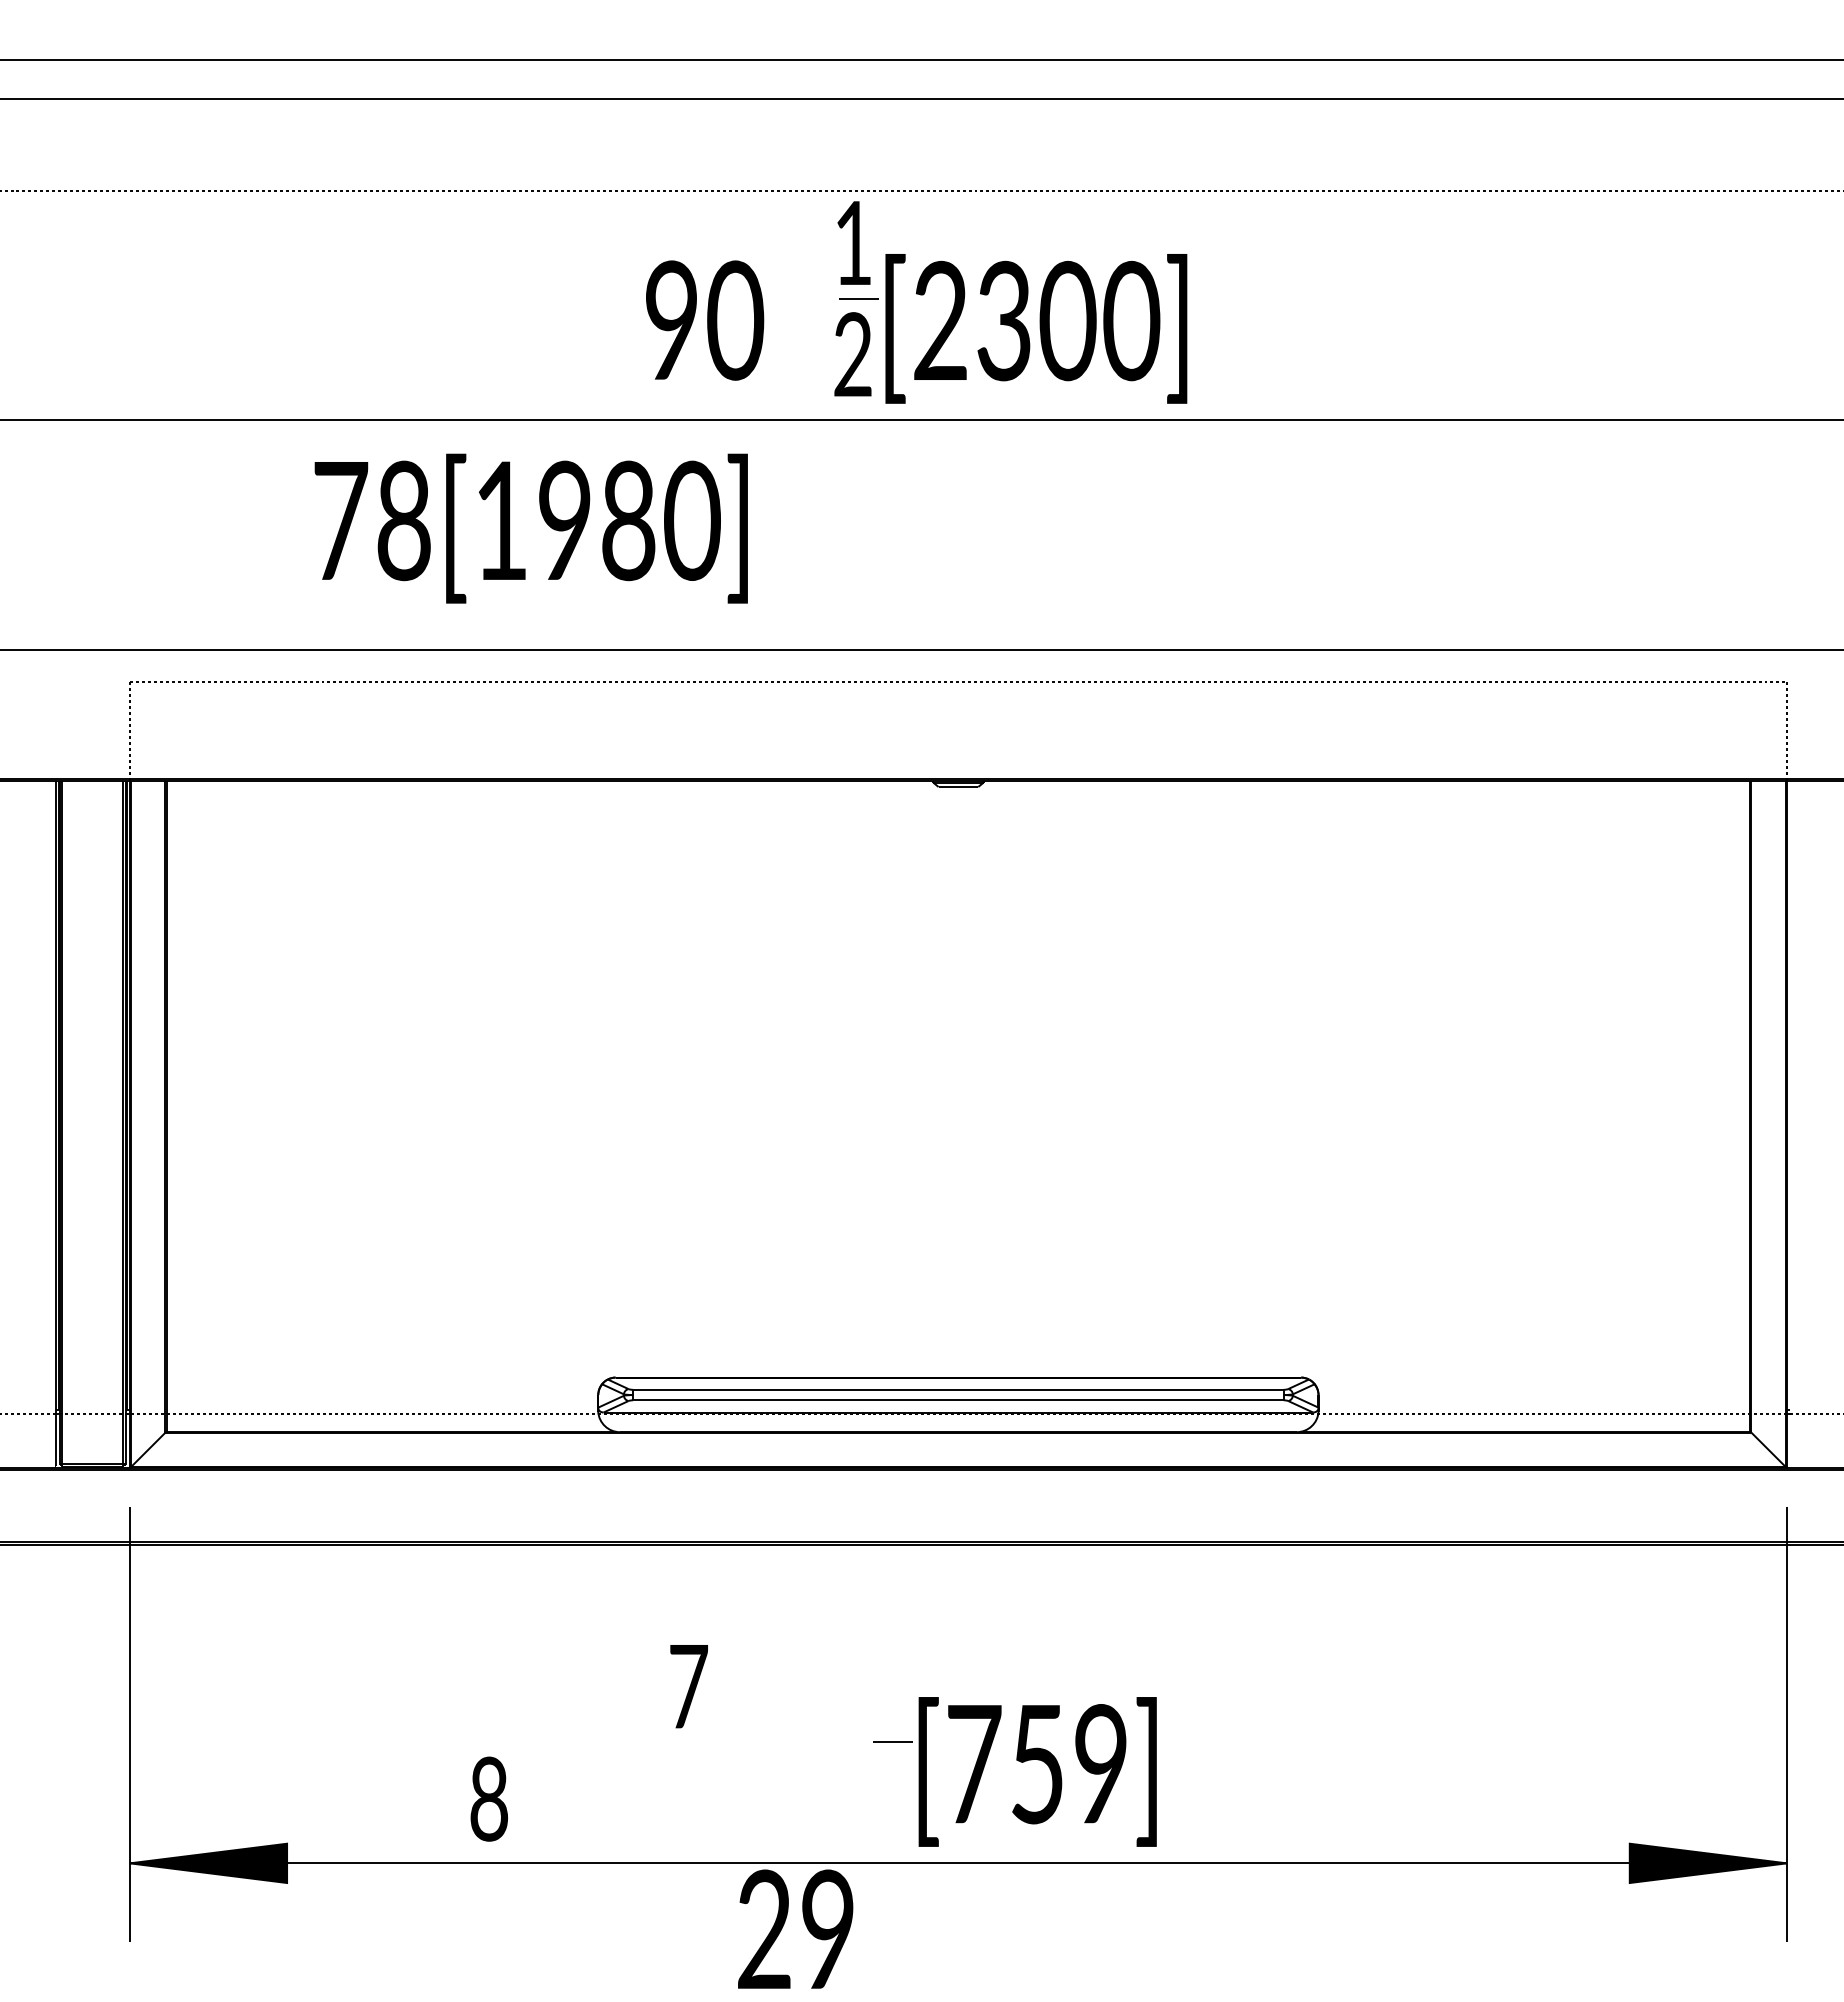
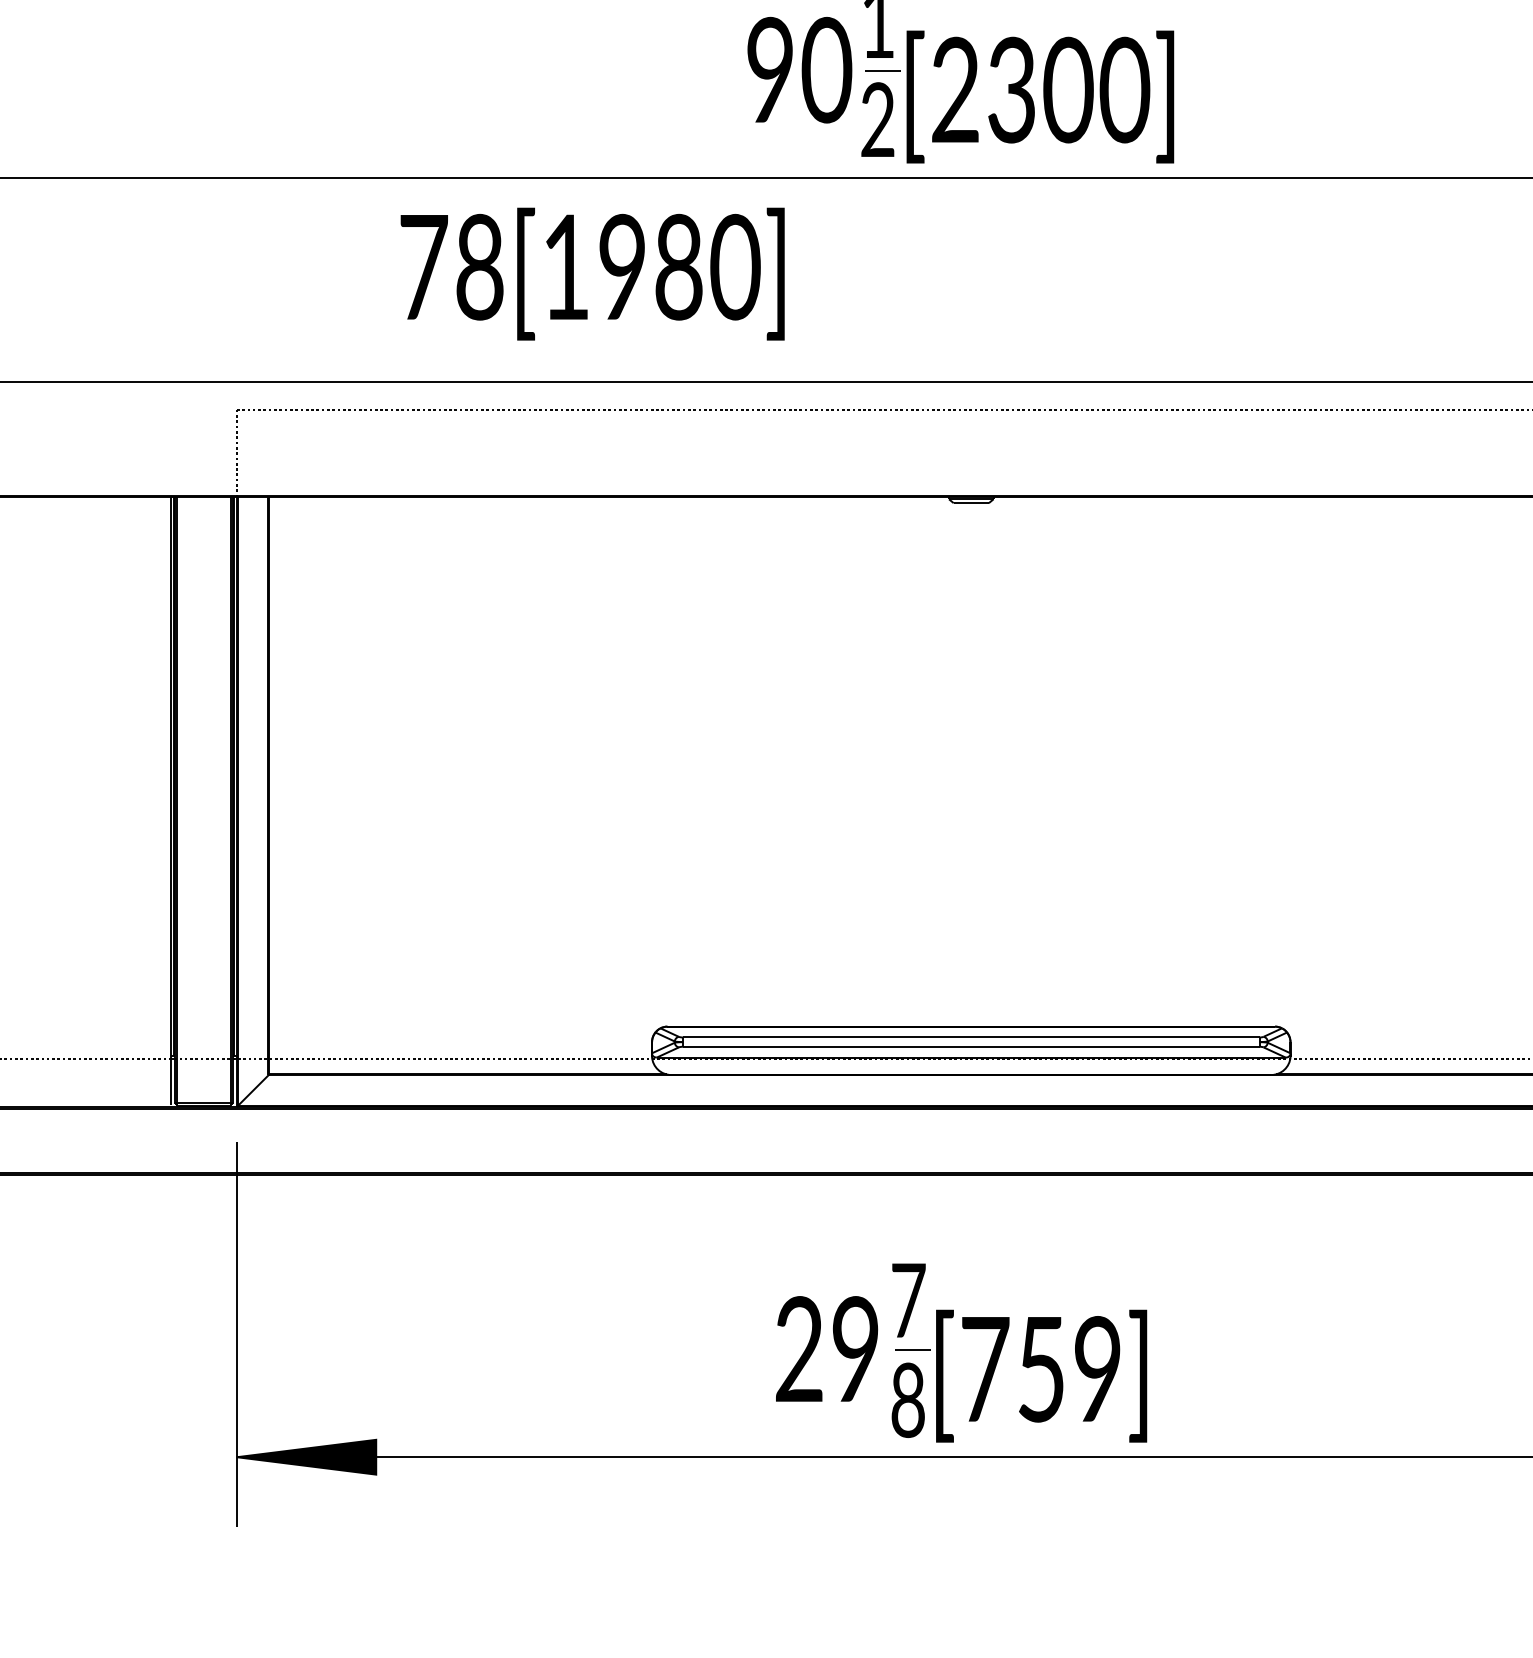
text: (705, 320) -> (800, 70), moved
text: (688, 1686) -> (908, 1300), moved
text: (488, 1798) -> (907, 1399), moved
text: (795, 1928) -> (826, 1348), moved

